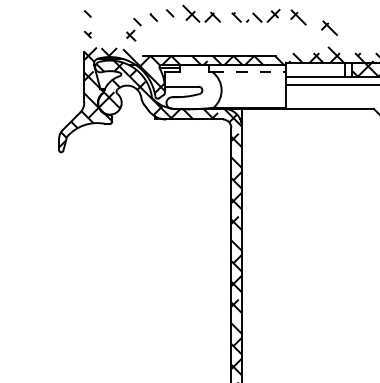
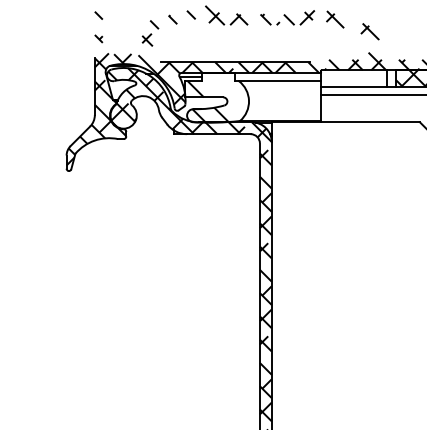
line: (249, 72) -> (280, 81), dashed -> solid
hatch: (184, 90) -> (207, 101), added

